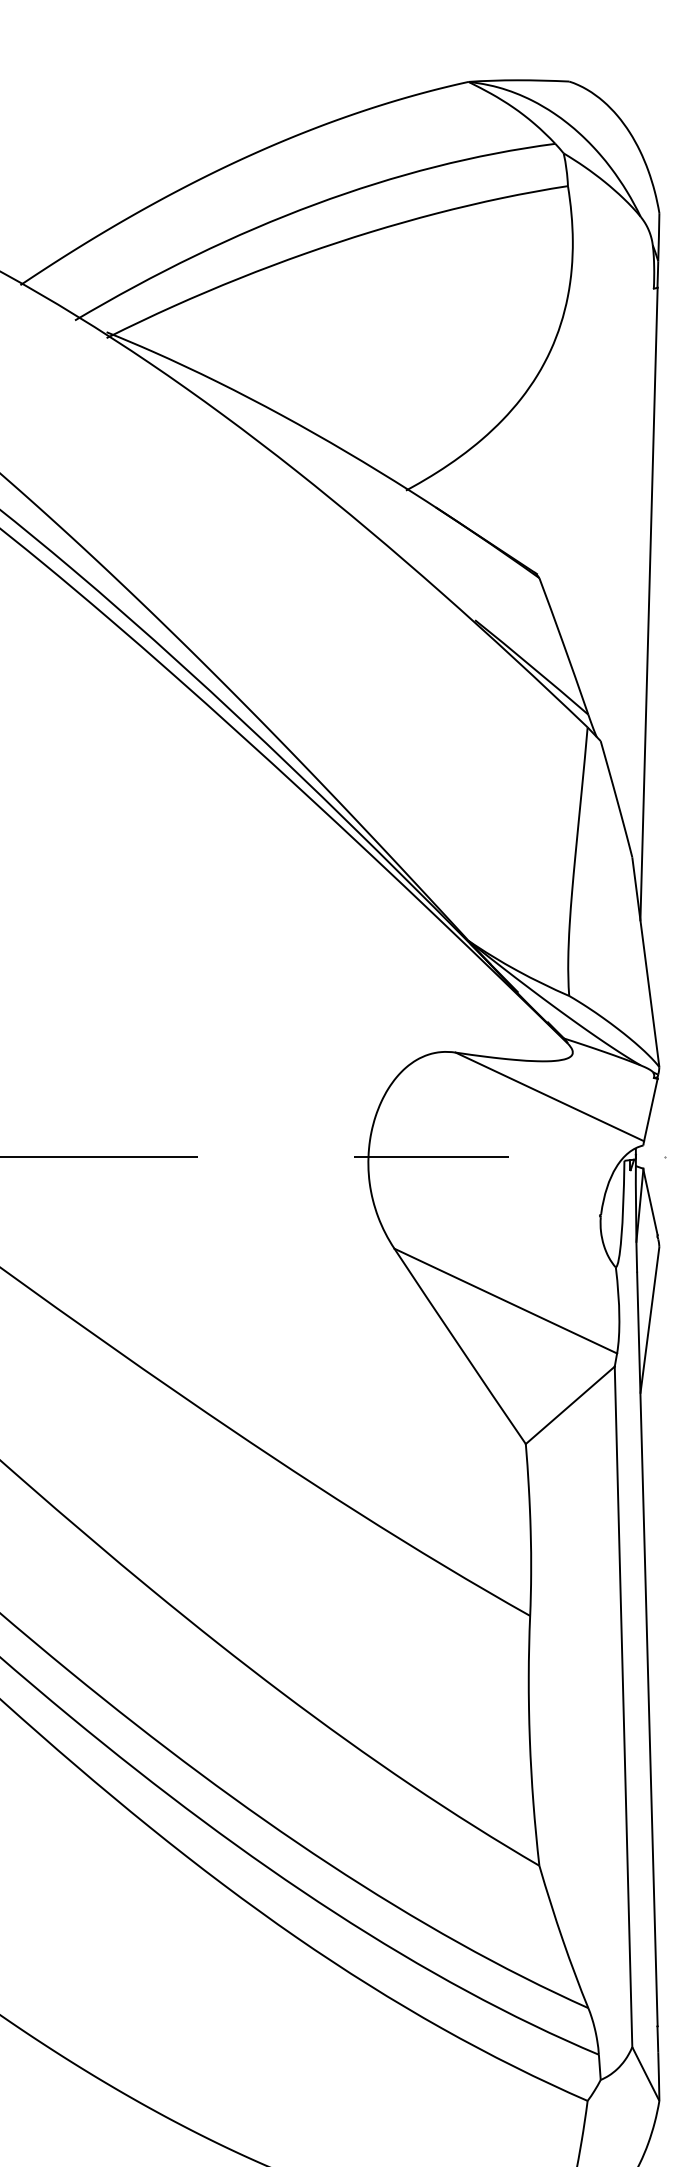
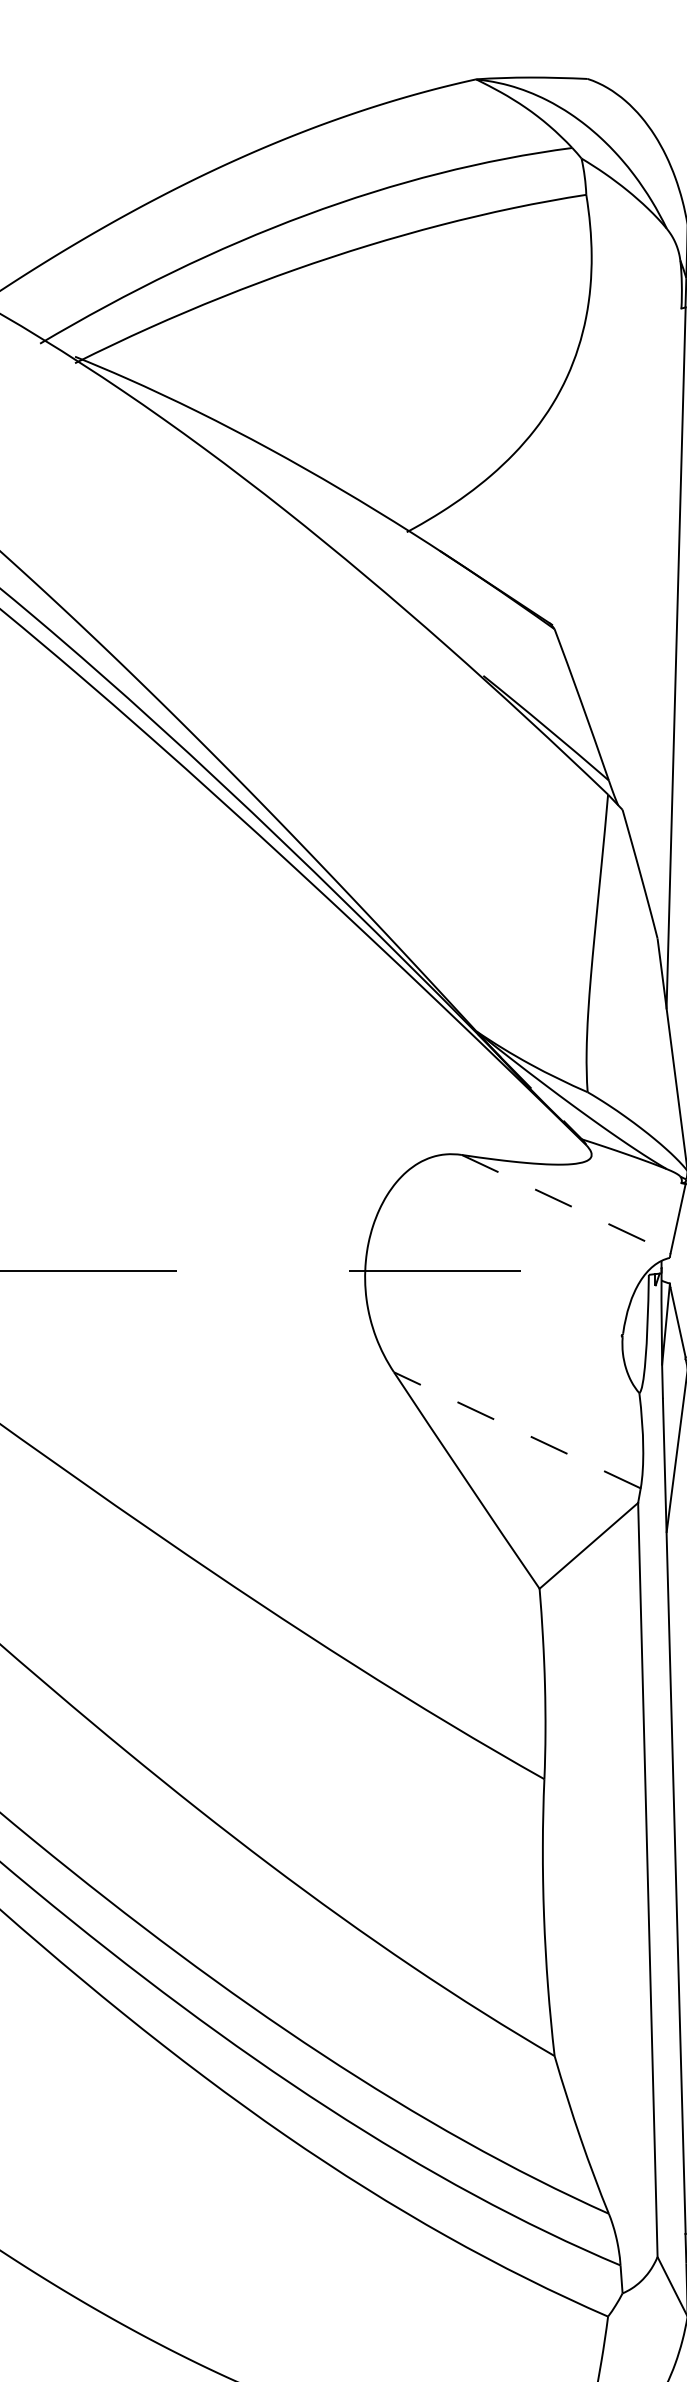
line: (550, 1097) -> (566, 1204), solid -> dashed
line: (505, 1300) -> (517, 1429), solid -> dashed

